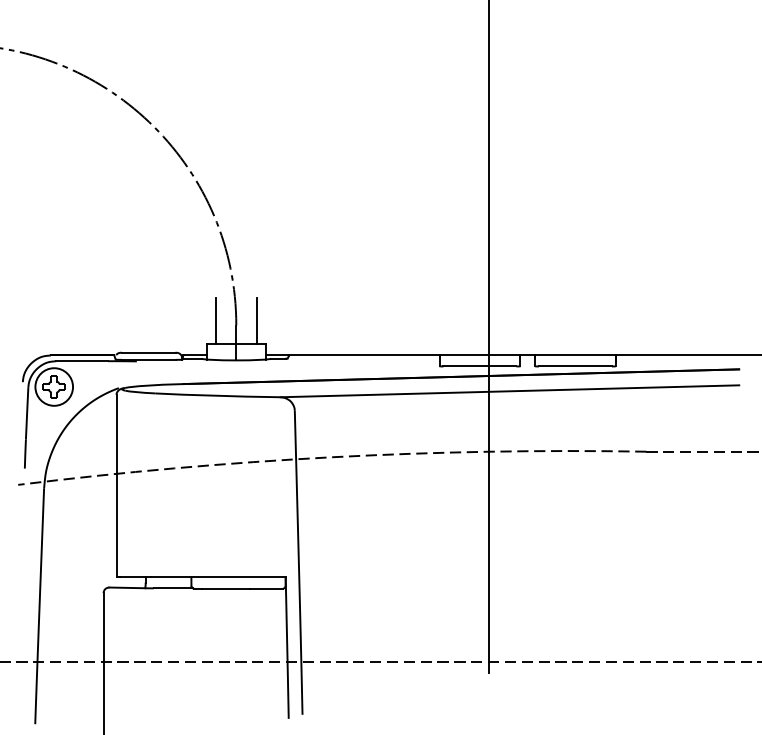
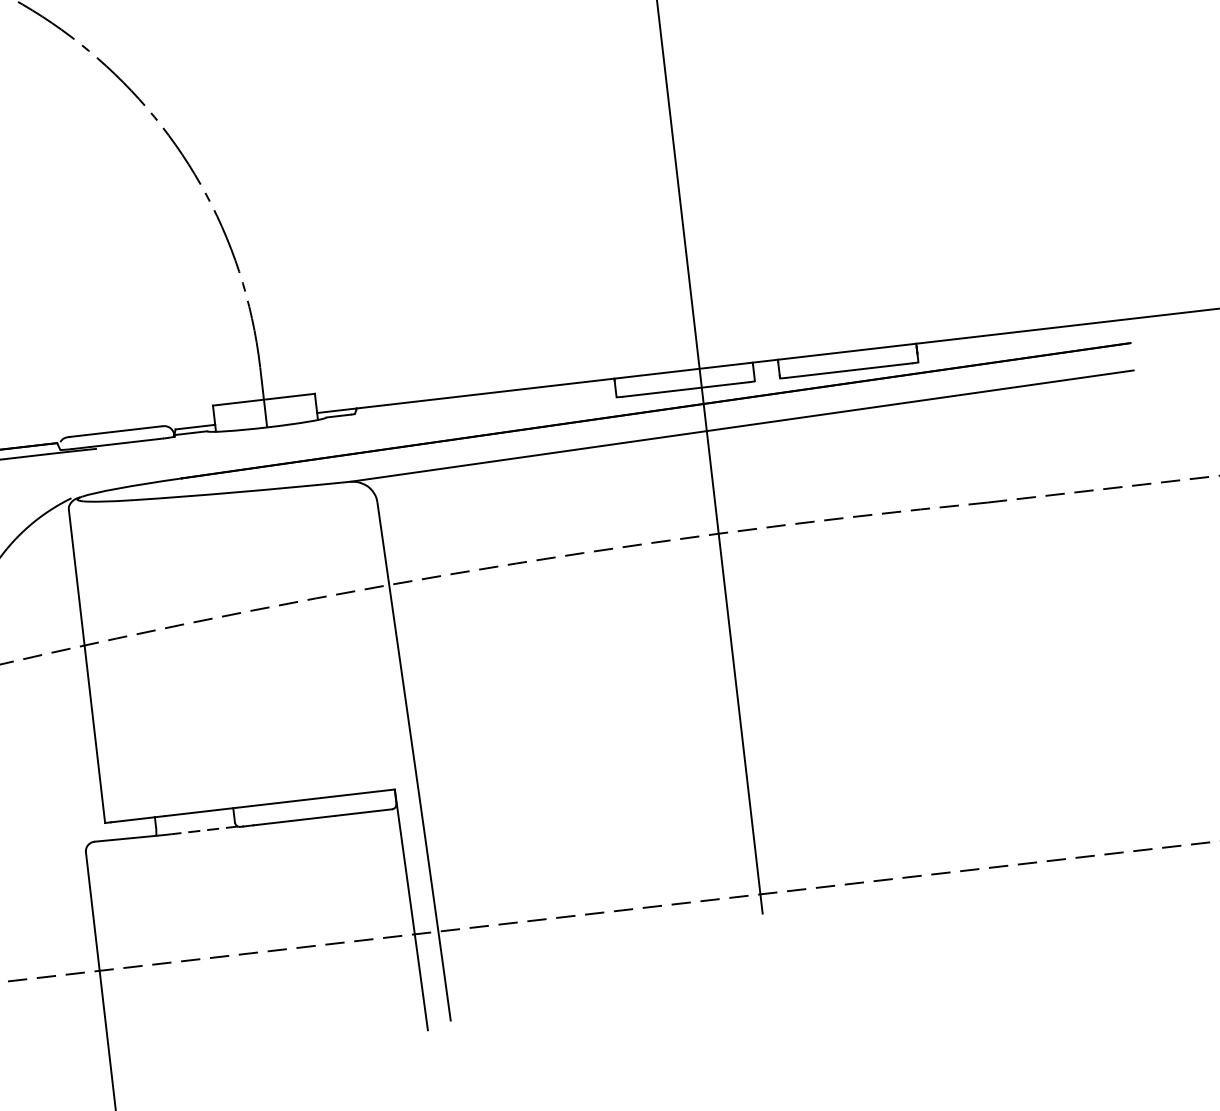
line: (215, 321) -> (223, 364), removed
line: (256, 321) -> (294, 356), removed
line: (172, 588) -> (203, 830), solid -> dashed

